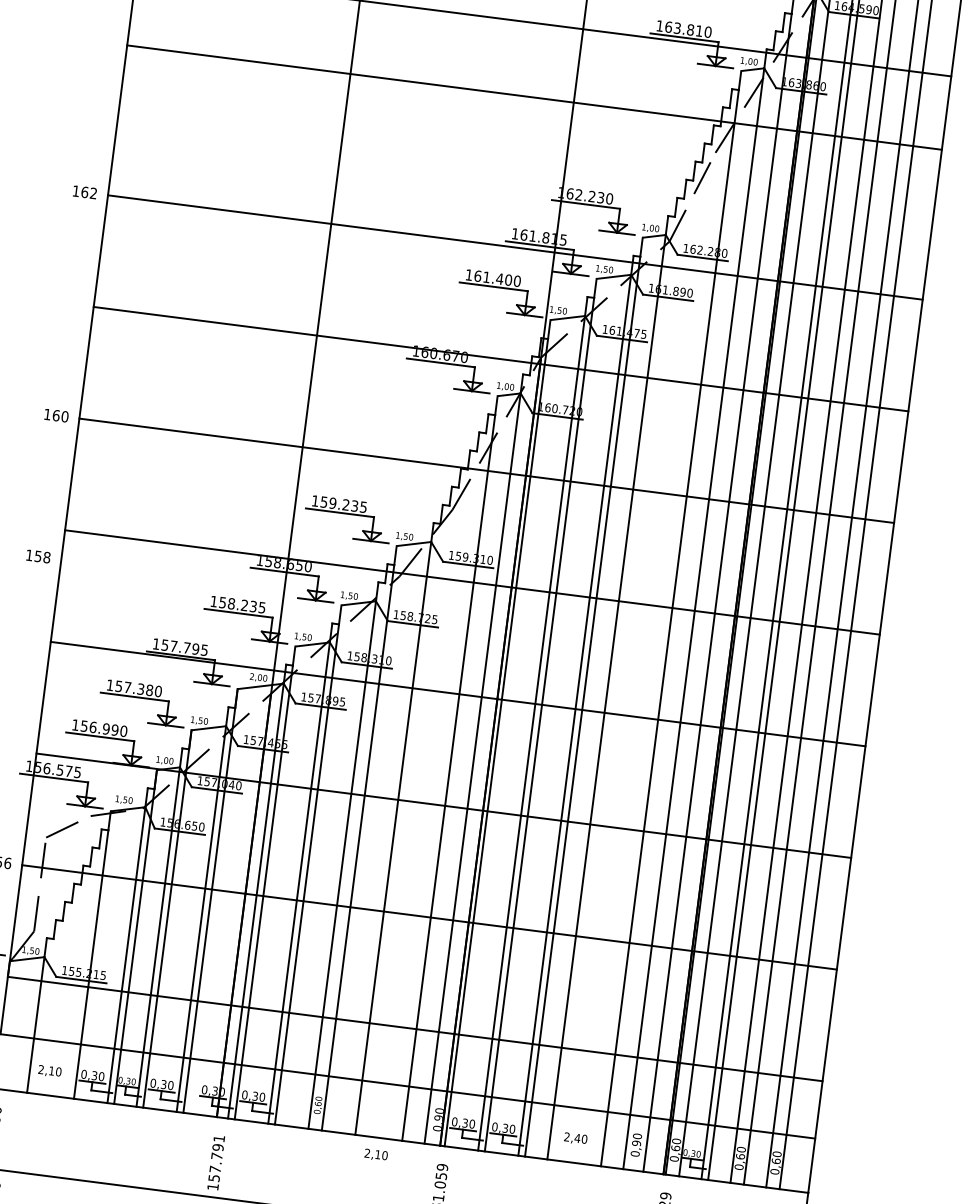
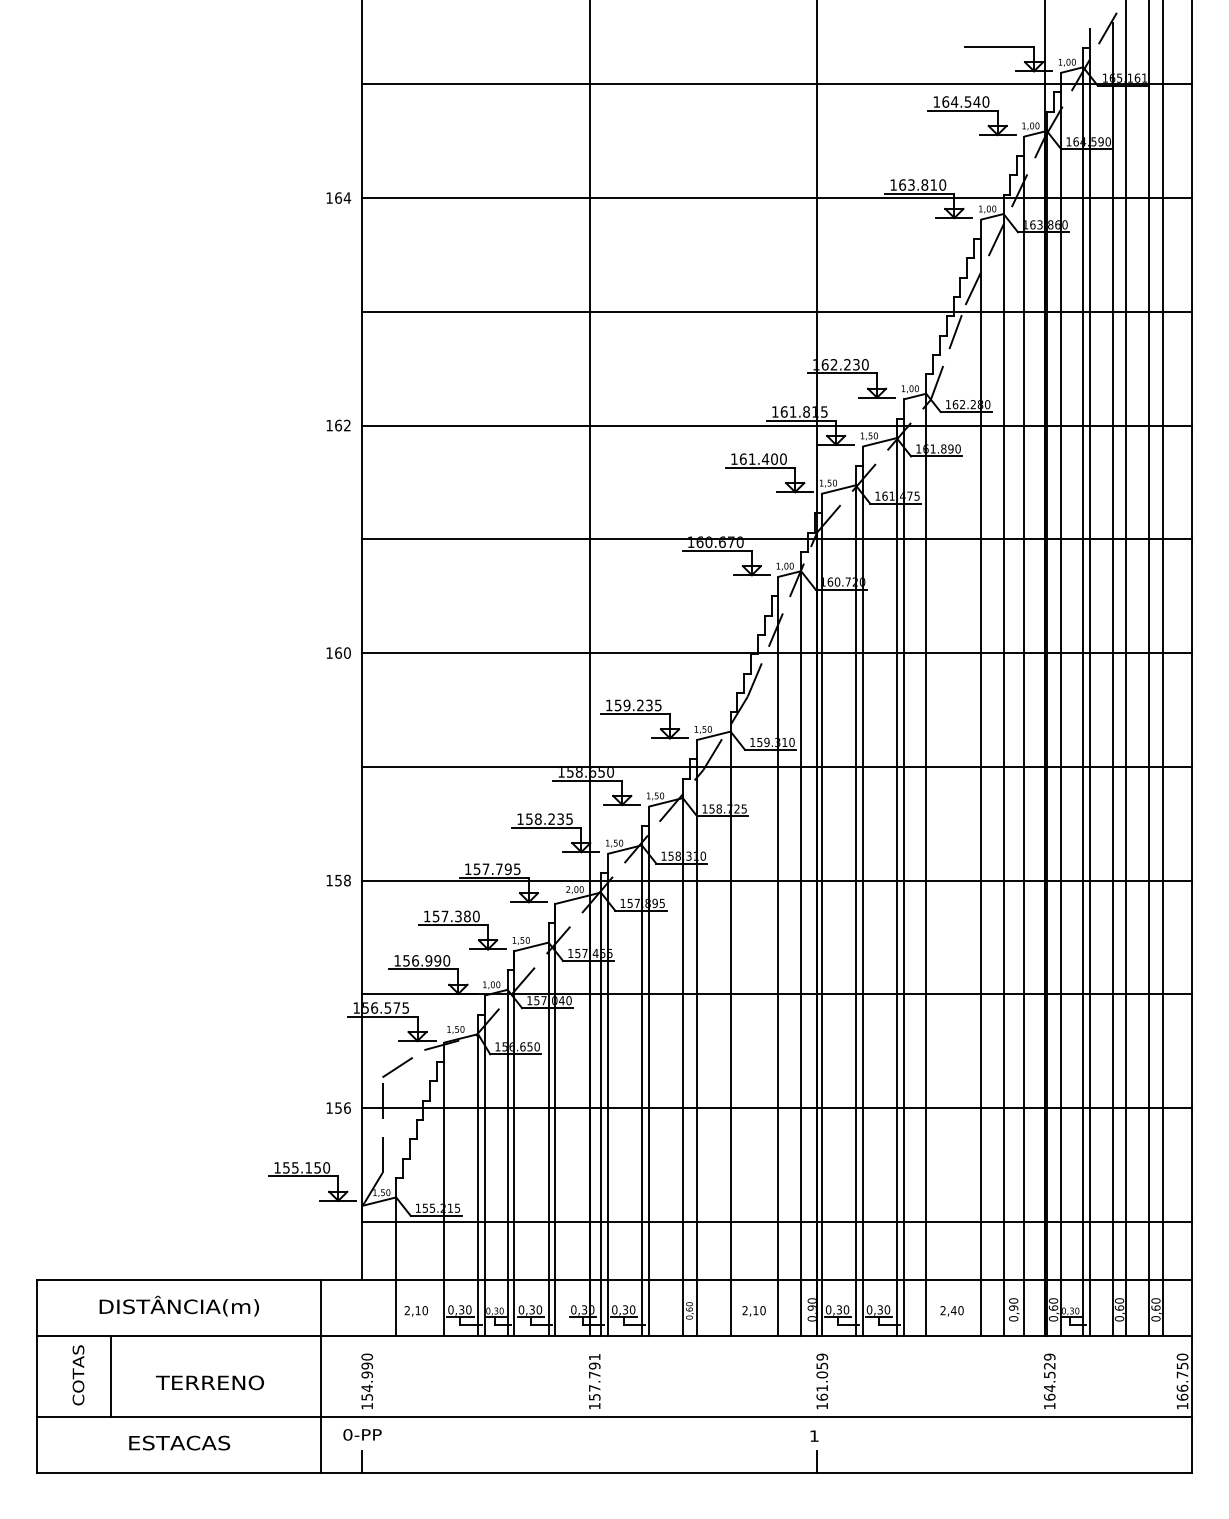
line: (535, 97) -> (777, 311), moved
text: (38, 556) -> (338, 880), moved
text: (375, 1155) -> (753, 1311), moved

